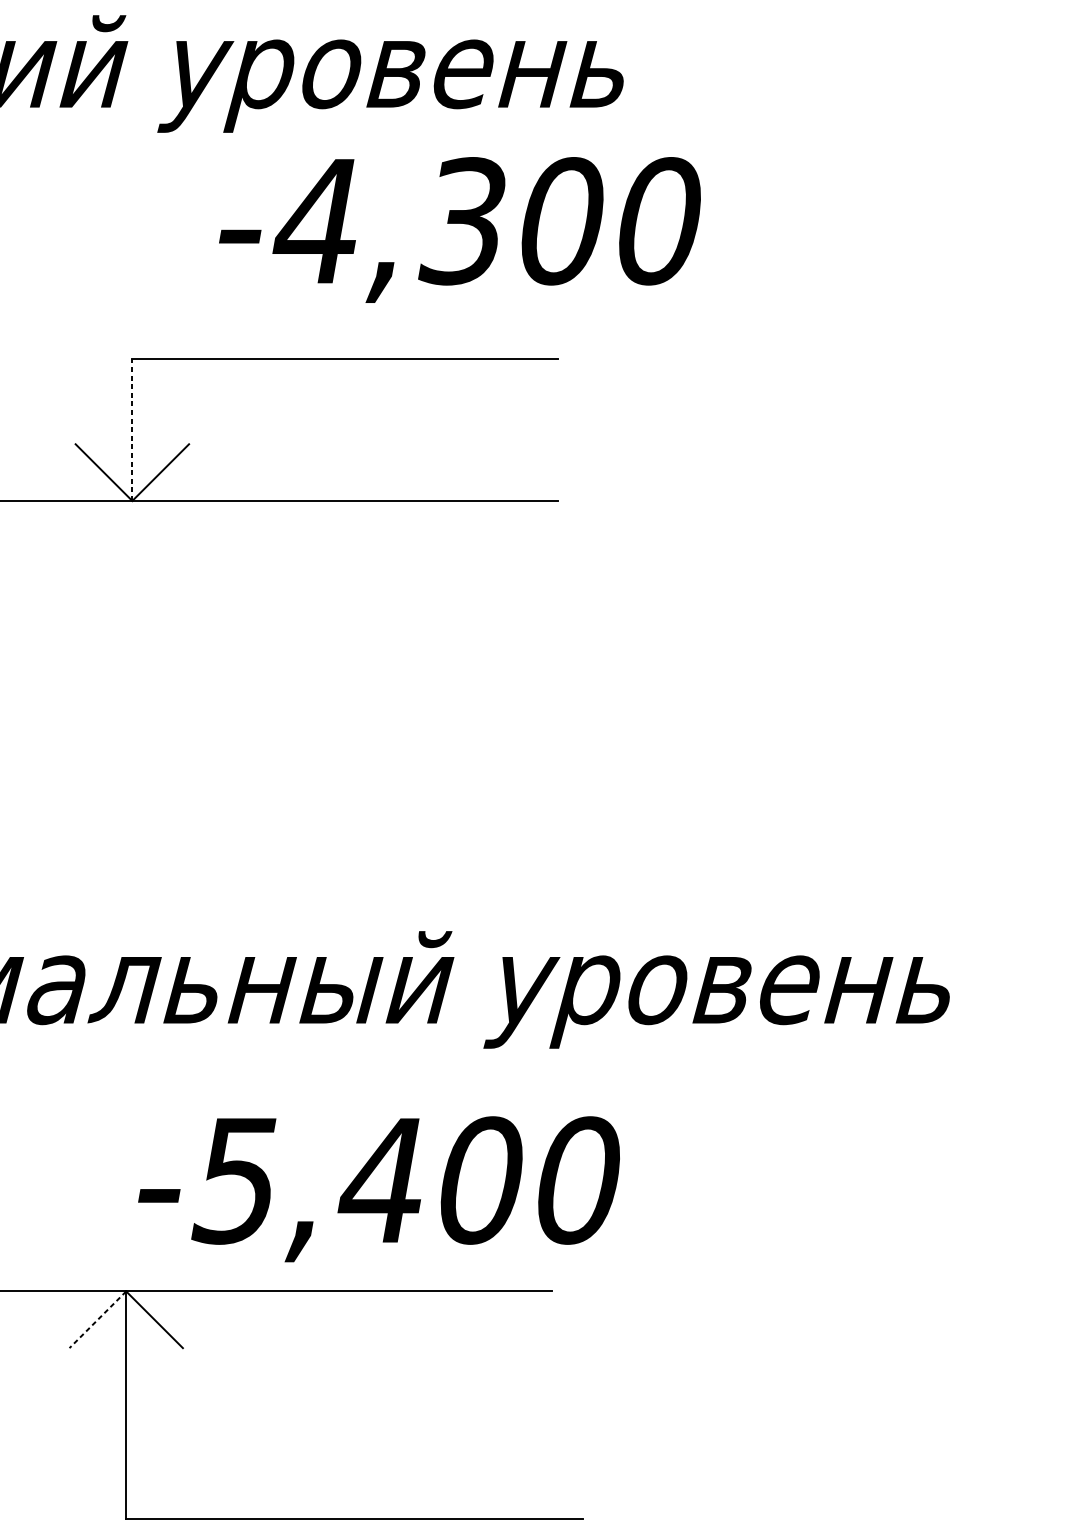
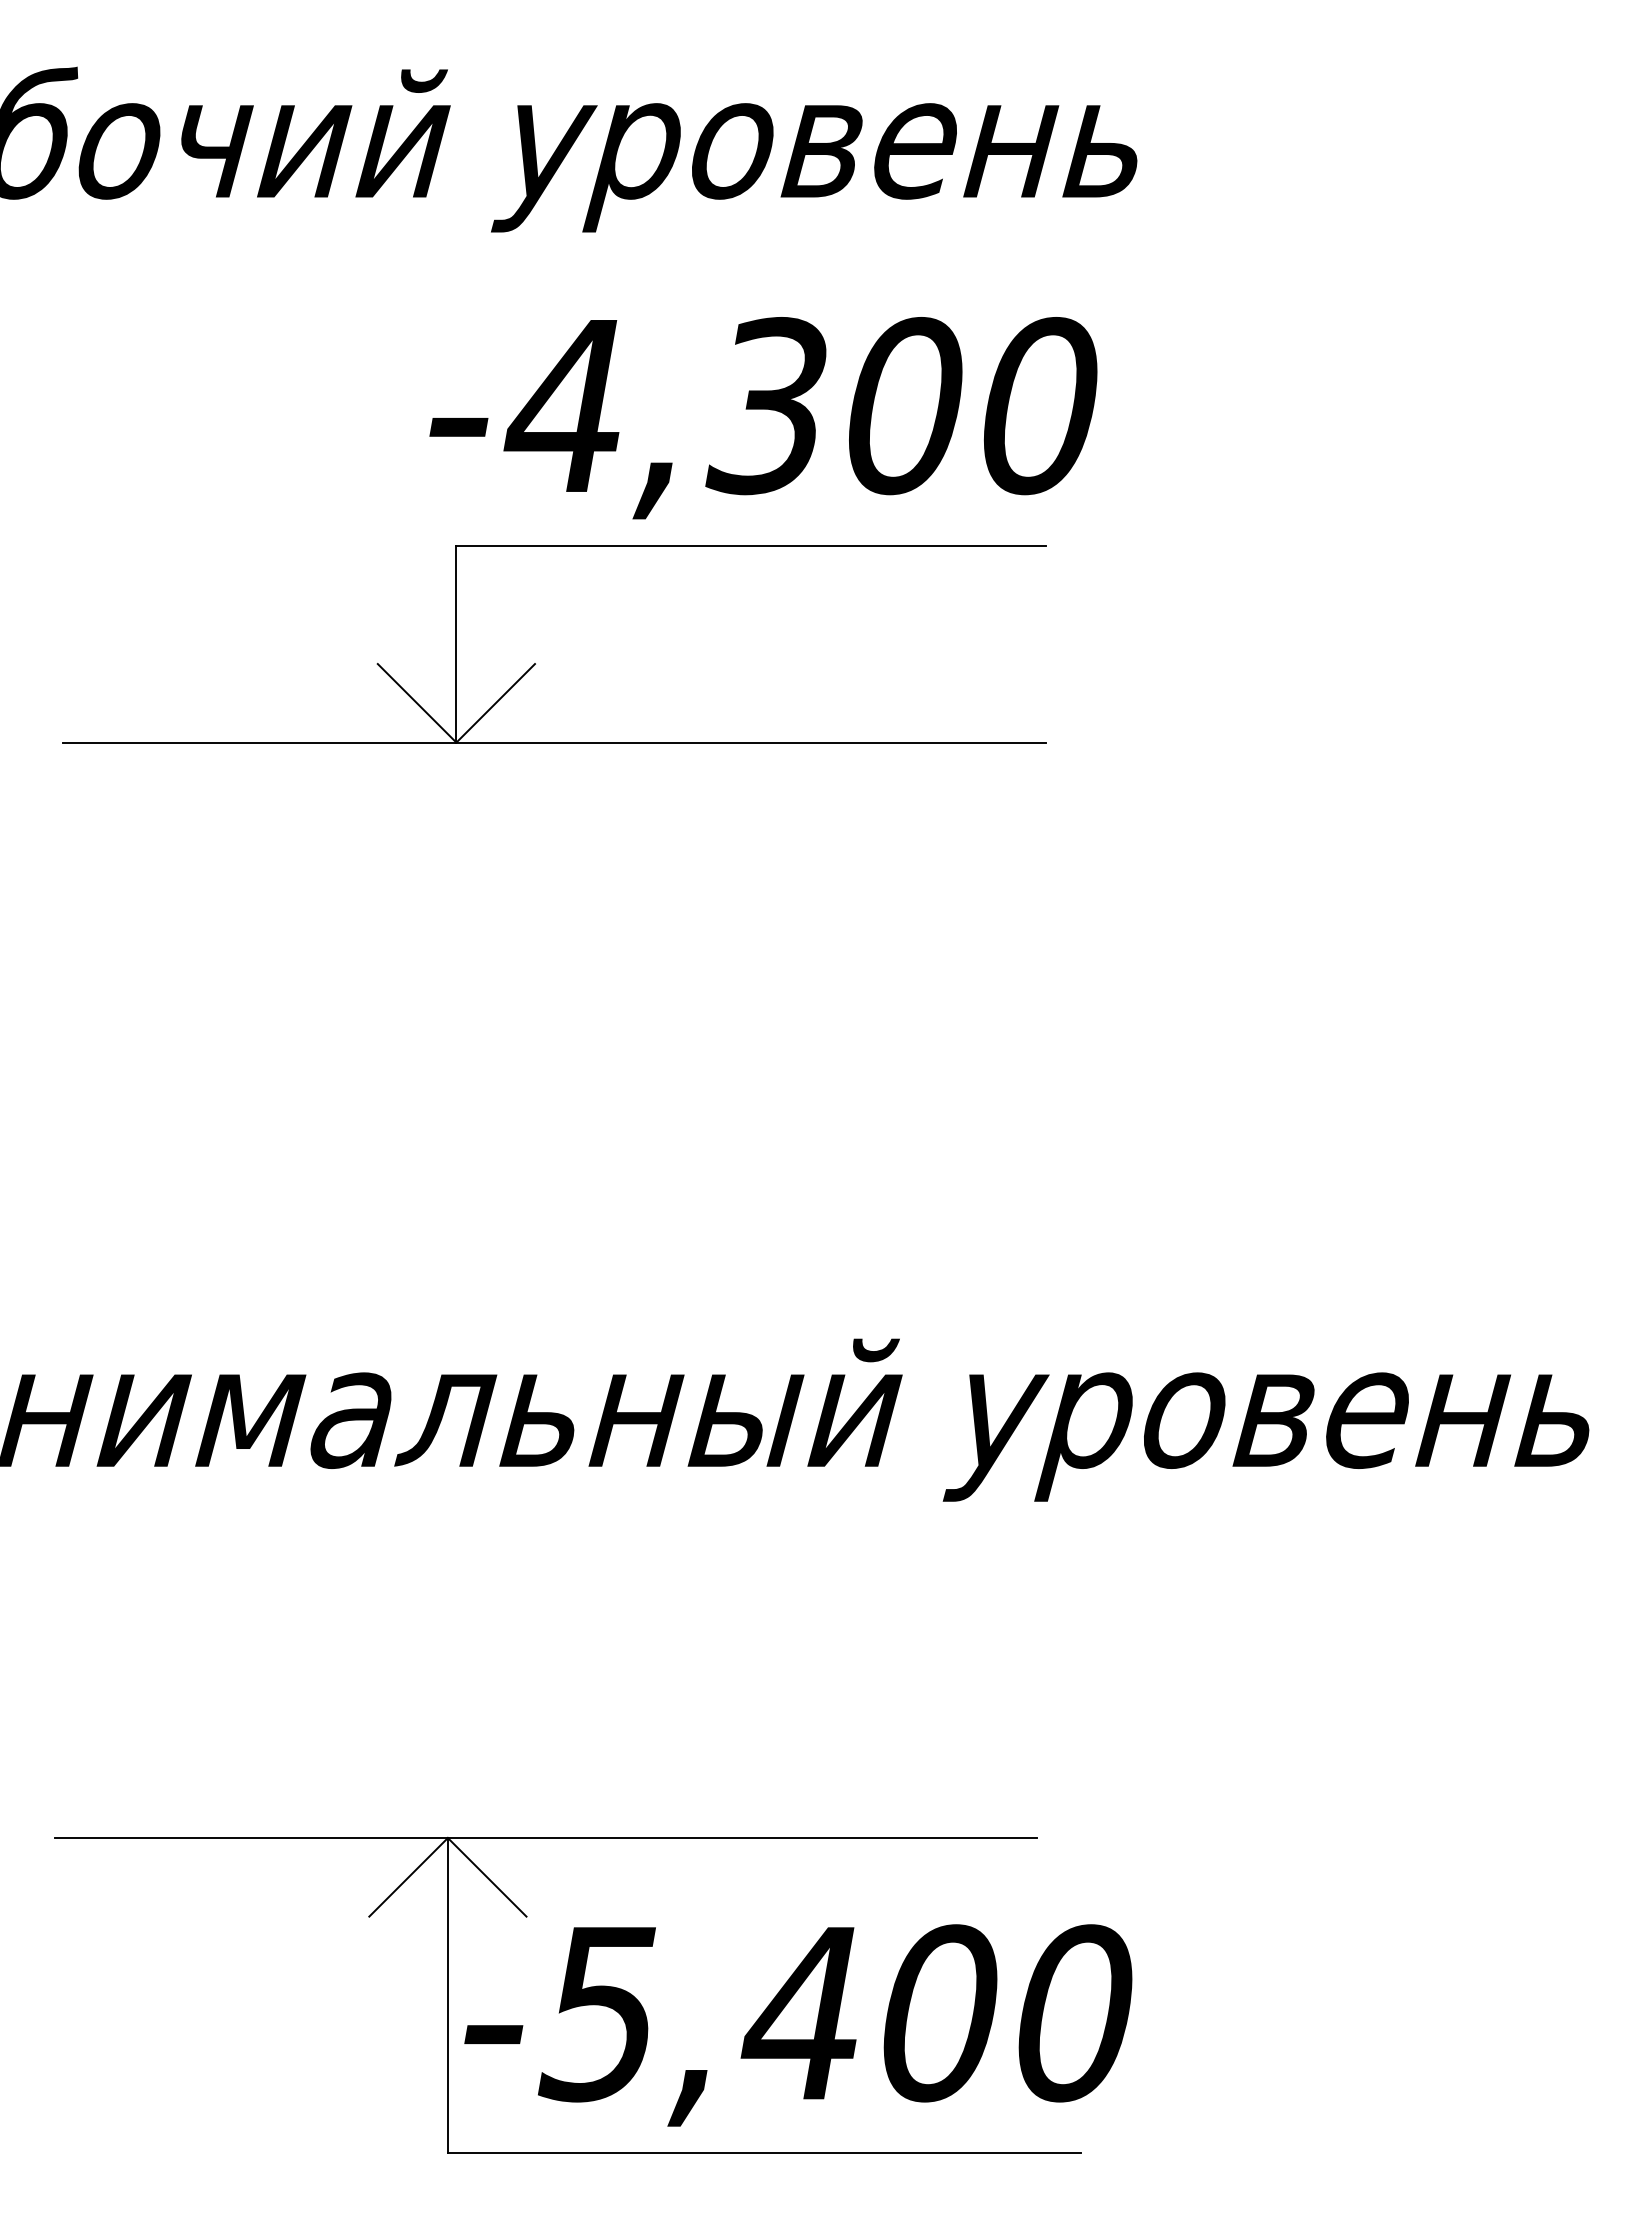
text: (460, 230) -> (763, 418), moved
line: (132, 429) -> (456, 643), dashed -> solid
text: (379, 1189) -> (798, 2025), moved
line: (97, 1319) -> (408, 1877), dashed -> solid

